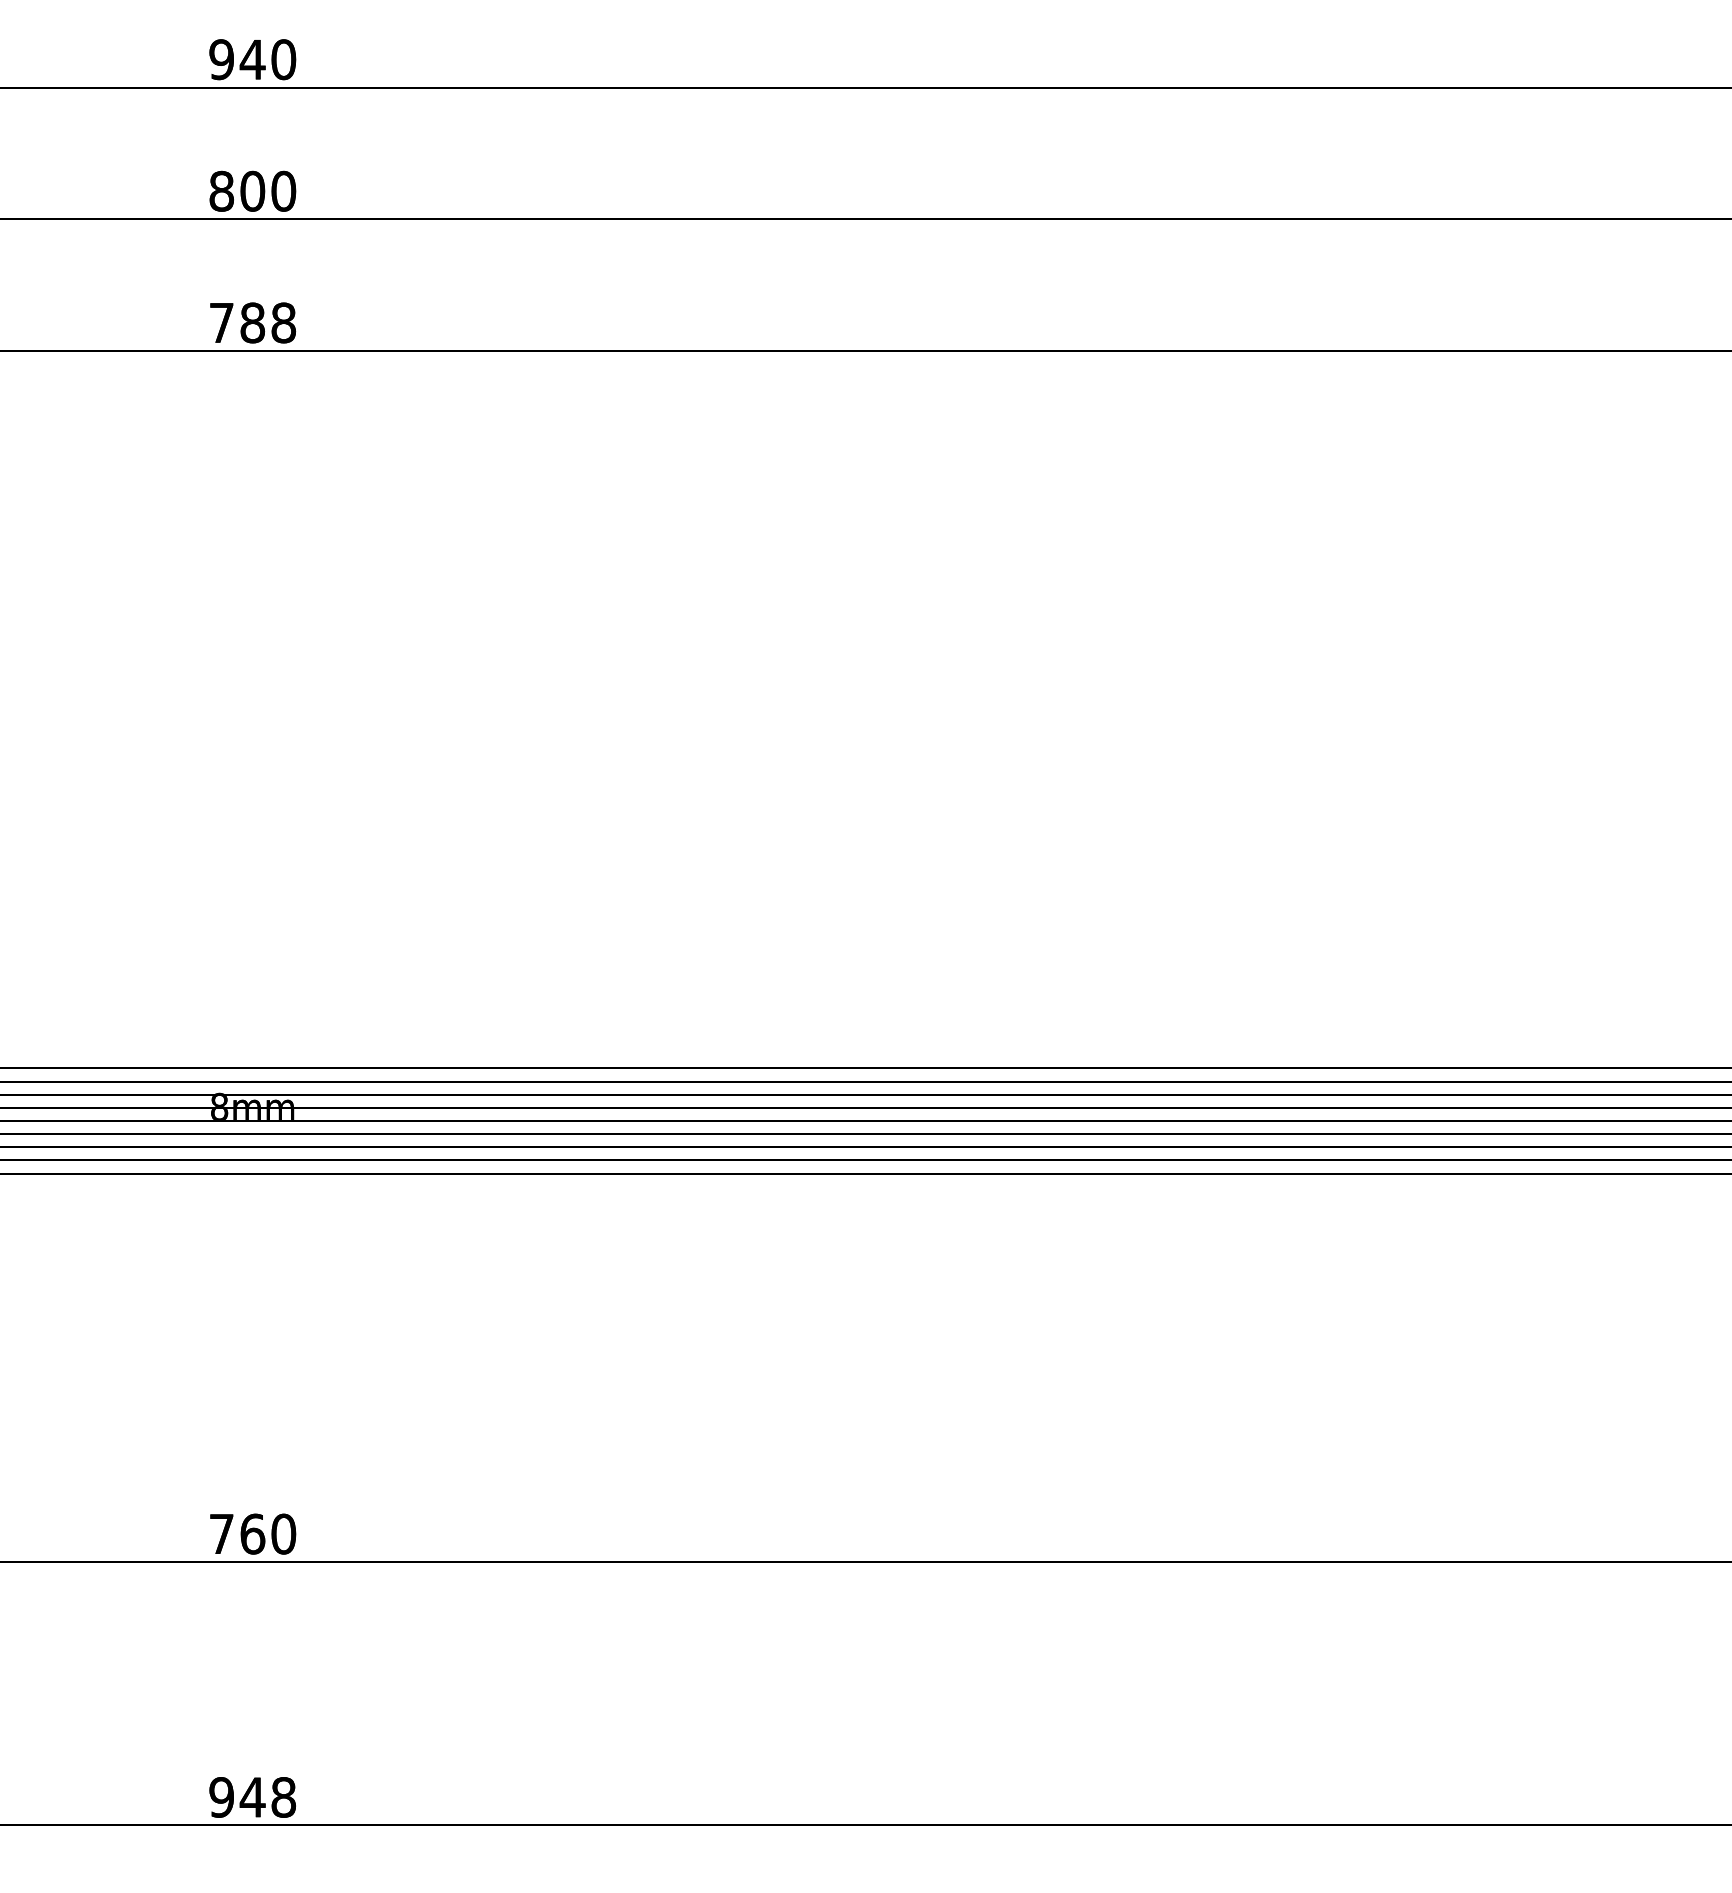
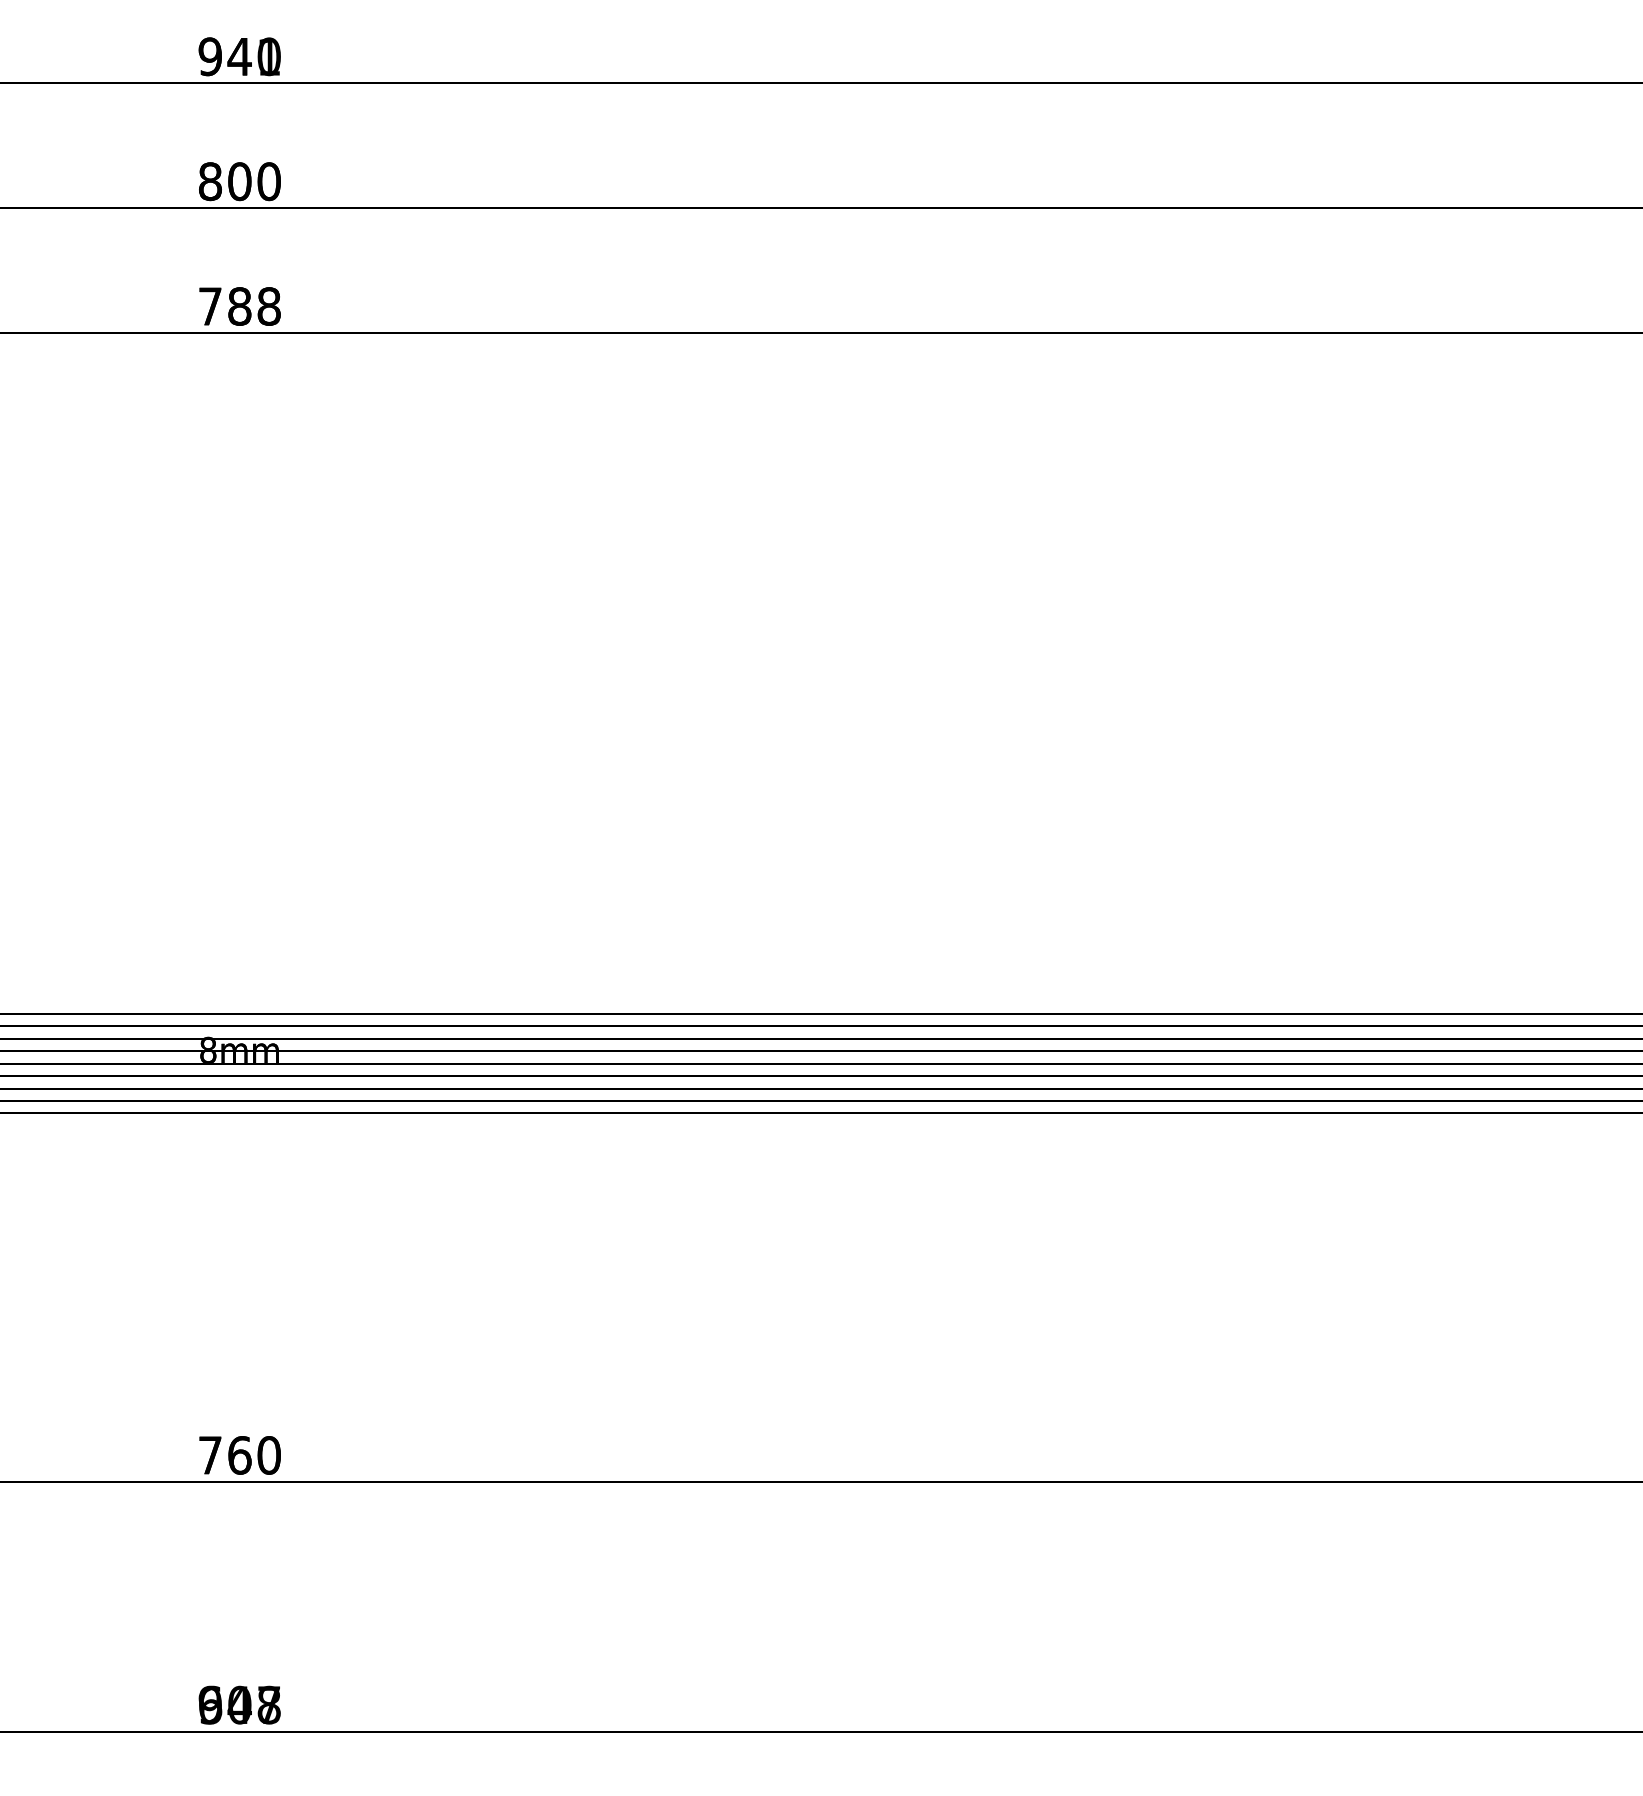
text: (283, 59) -> (268, 56), 940 -> 941
text: (252, 1796) -> (239, 1704), 948 -> 607

